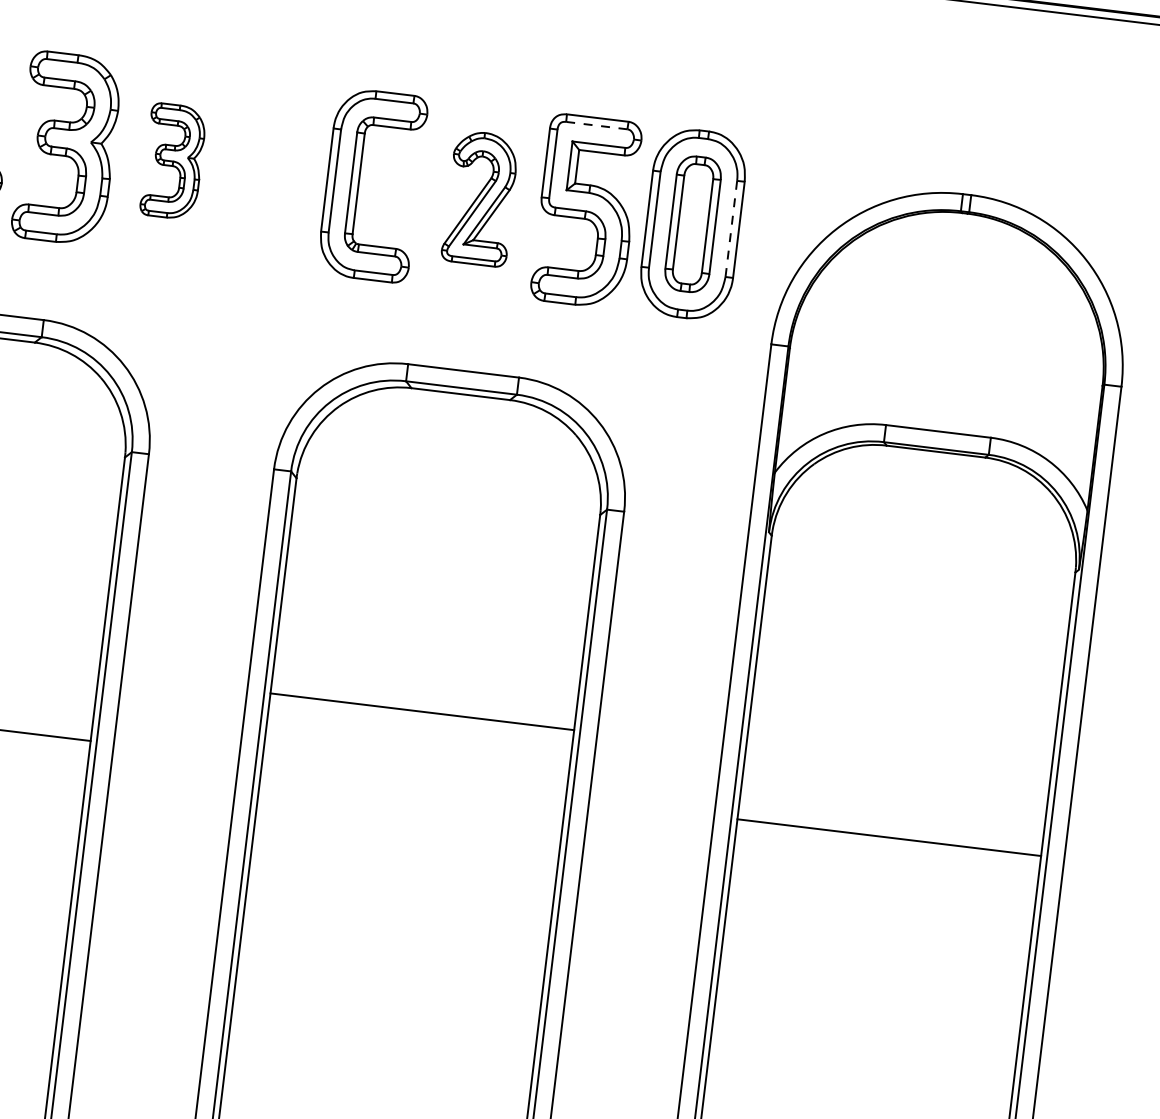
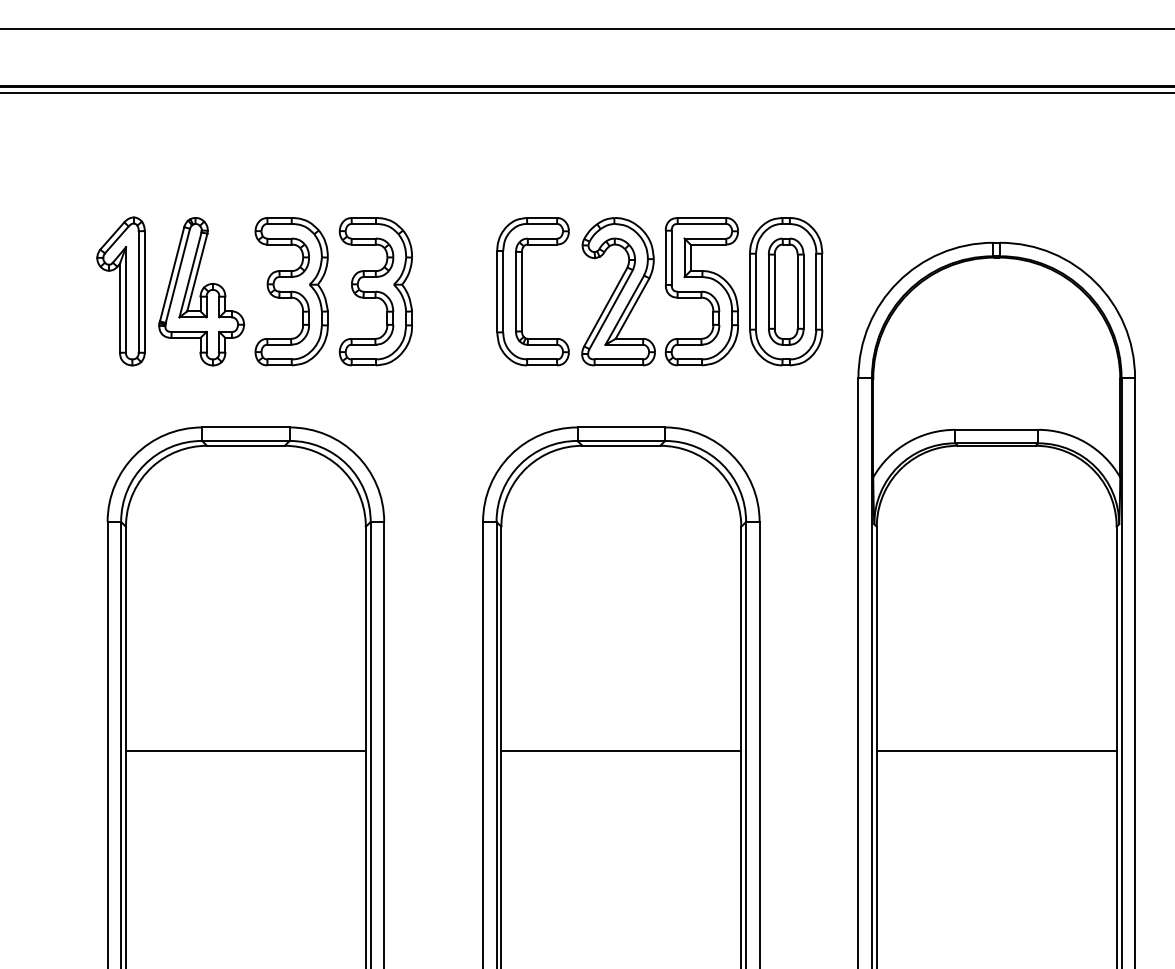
line: (597, 125) -> (702, 223), dashed -> solid
part: (173, 161) -> (375, 291), size x1.67
part: (480, 198) -> (618, 291), size x1.43
line: (731, 228) -> (816, 291), dashed -> solid
line: (422, 711) -> (621, 750), moved

